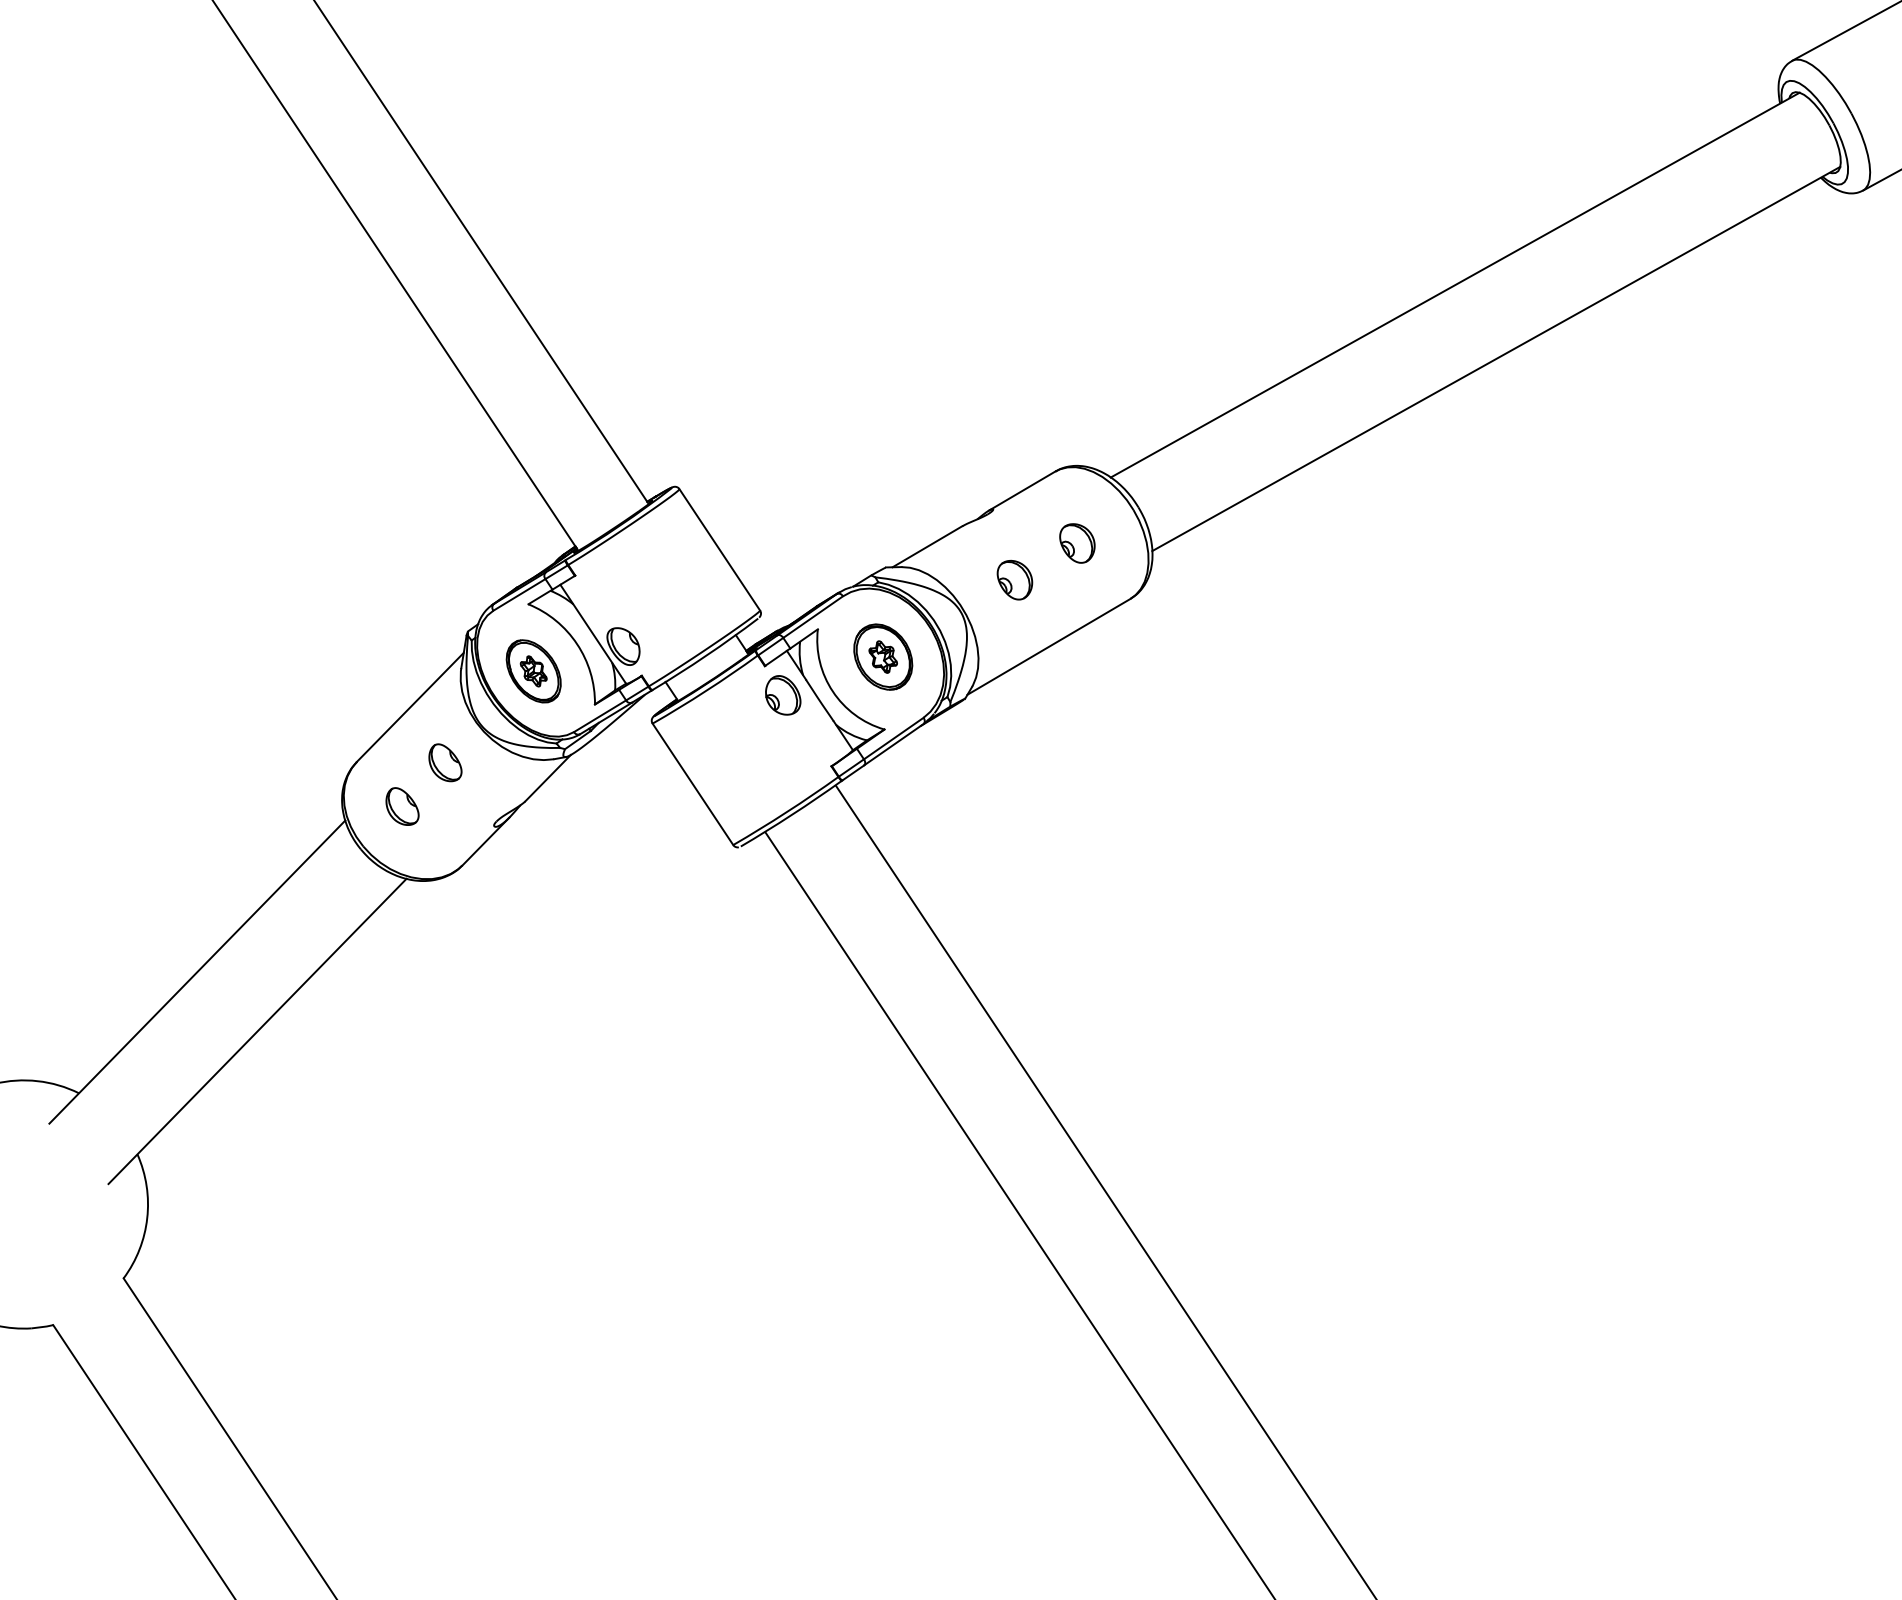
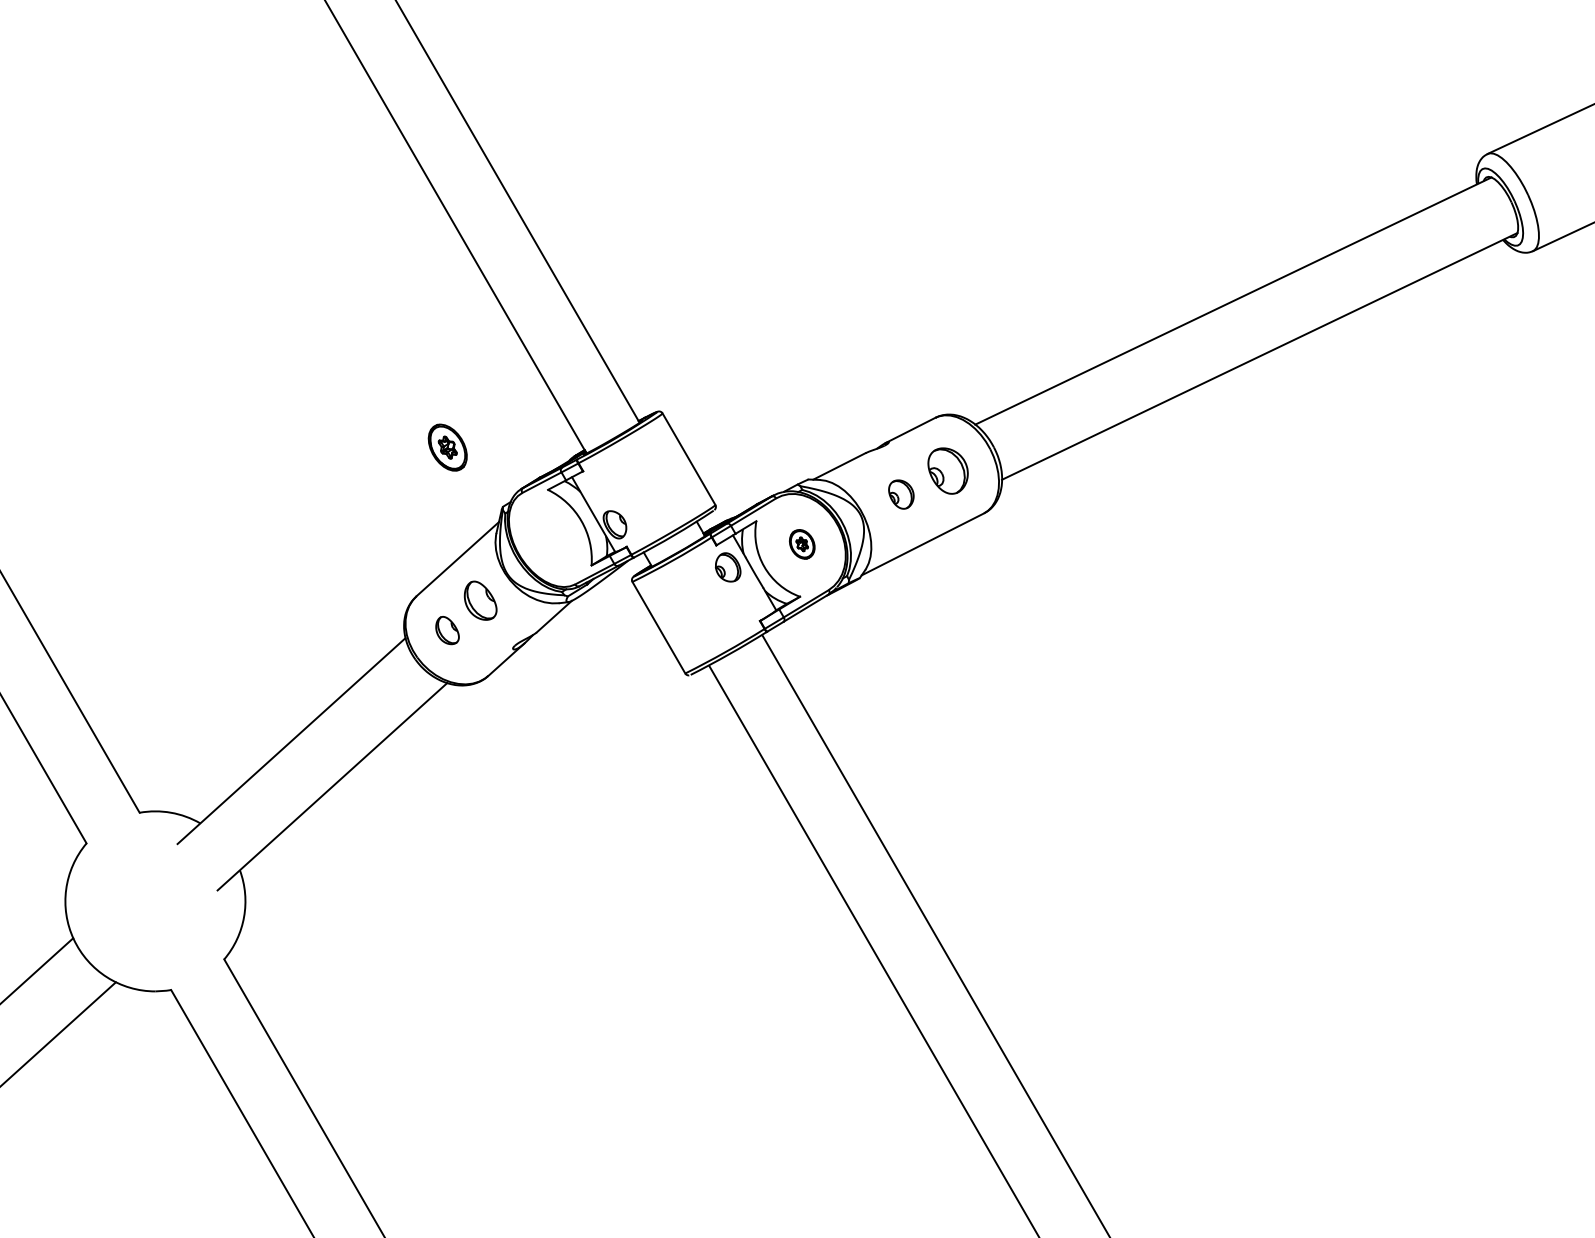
part: (1077, 542) -> (948, 470), size x1.6
part: (881, 657) -> (801, 544), size x0.6
part: (533, 671) -> (447, 447), moved
part: (445, 762) -> (480, 600), size x1.4

